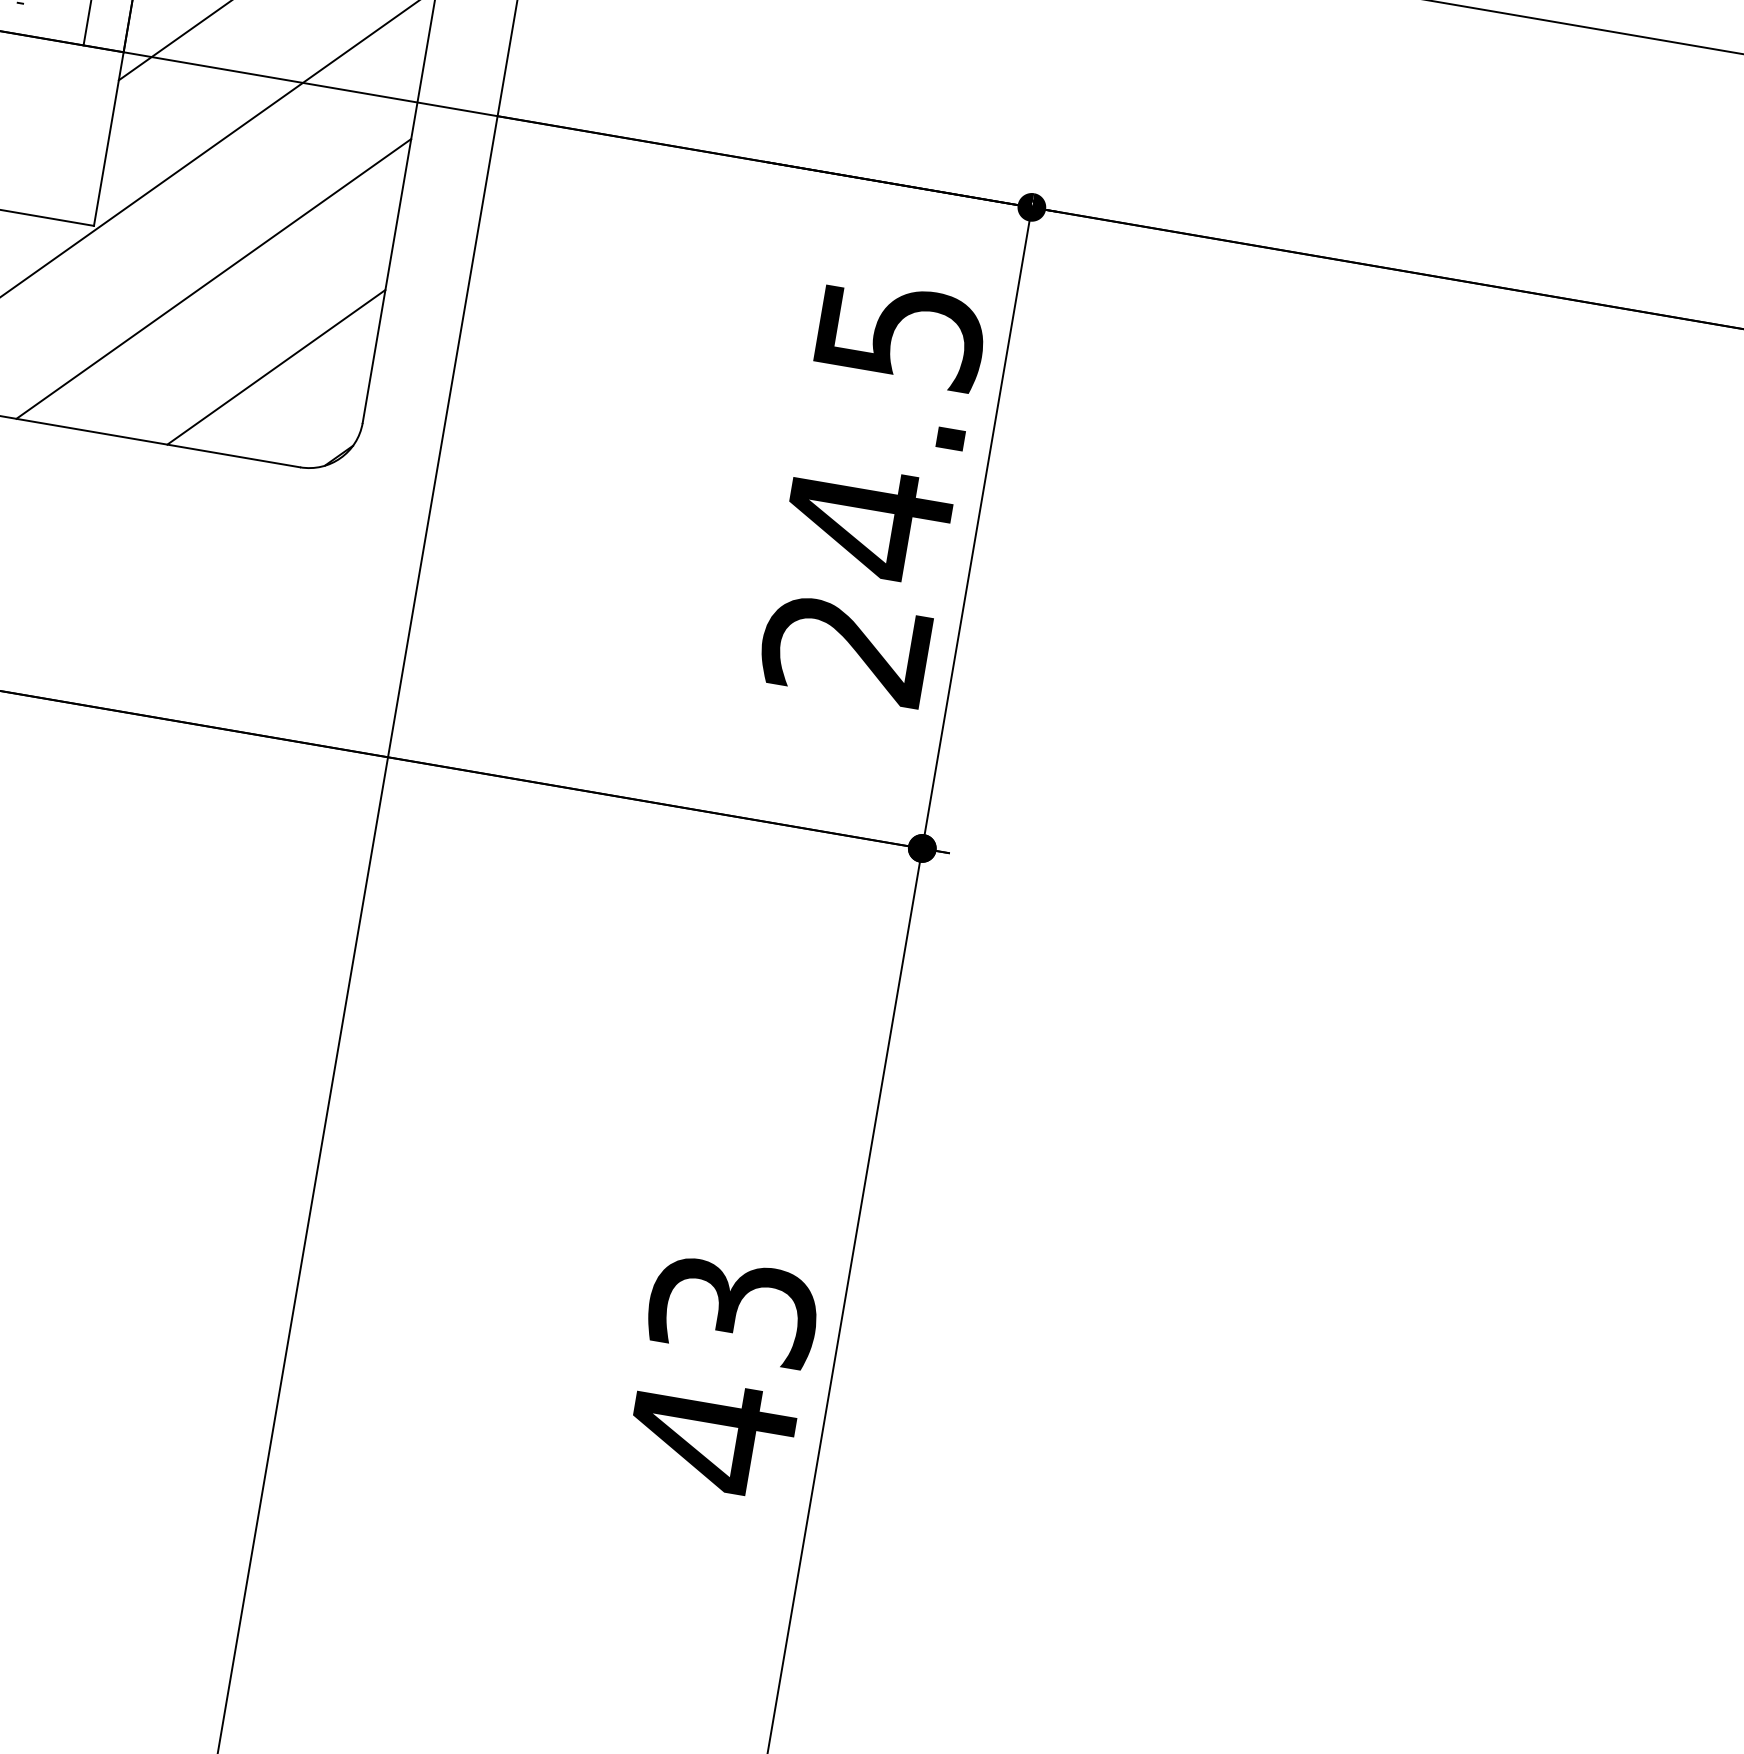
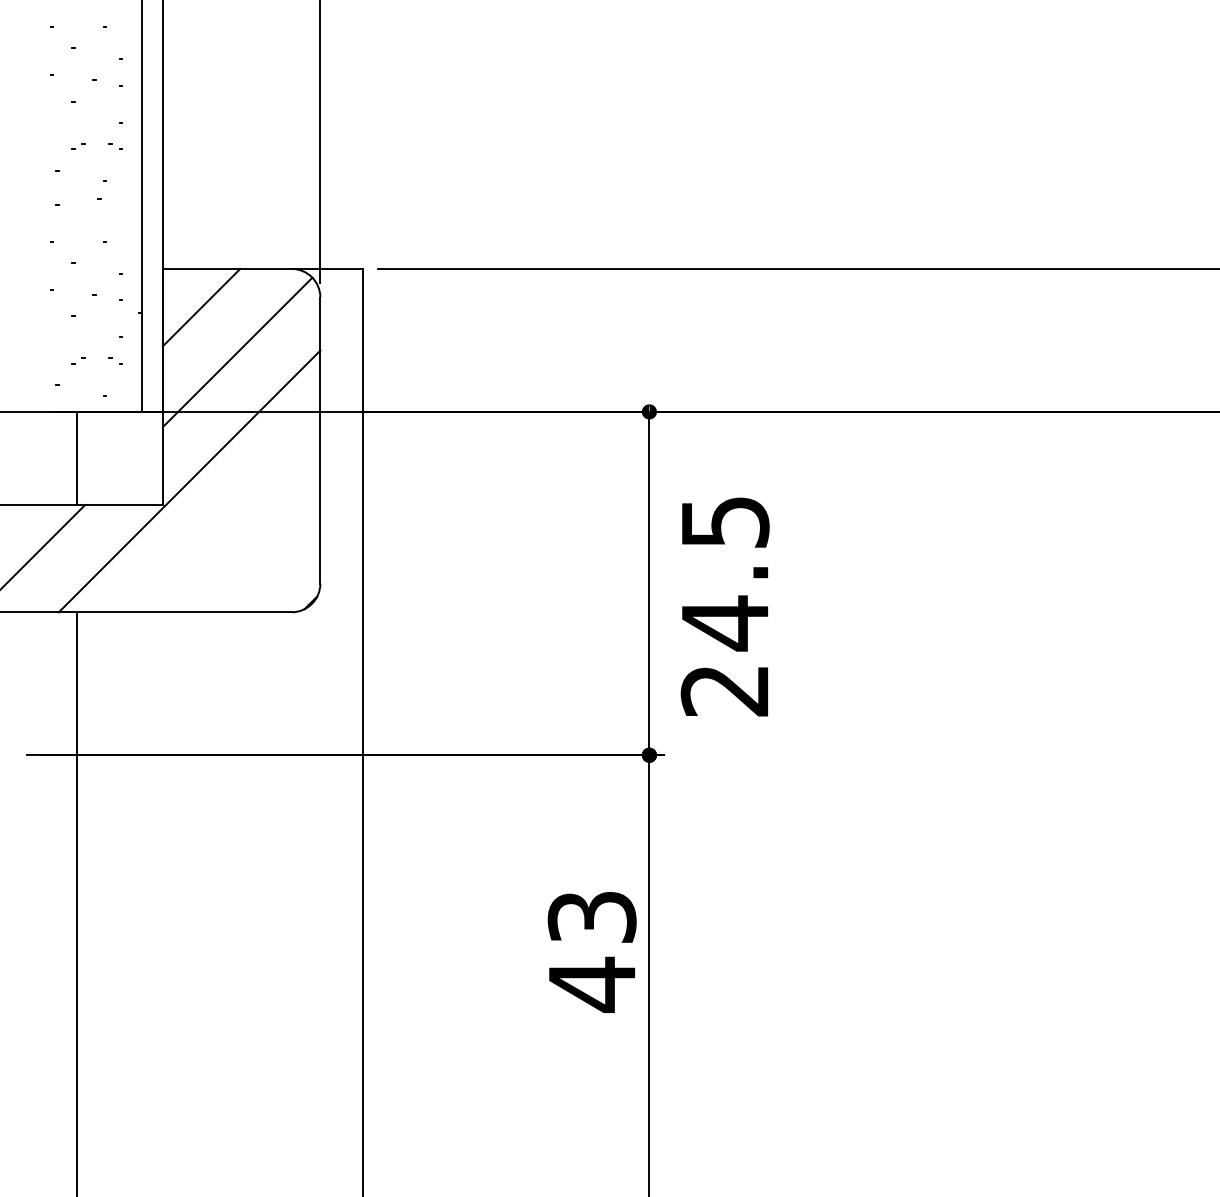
line: (212, 277) -> (229, 521), removed
line: (276, 367) -> (270, 562), removed
text: (872, 490) -> (724, 606), moved
text: (720, 1375) -> (591, 952), moved

